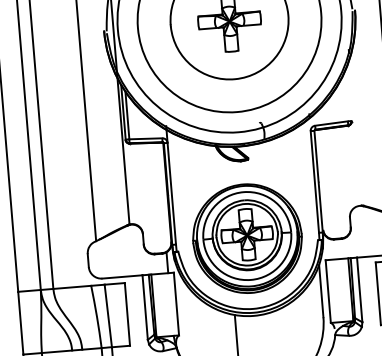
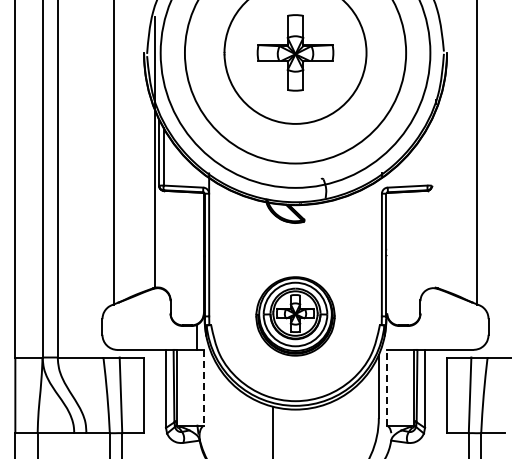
part: (247, 238) -> (295, 316), size x0.6
line: (328, 291) -> (387, 387), solid -> dashed
line: (176, 303) -> (203, 387), solid -> dashed

